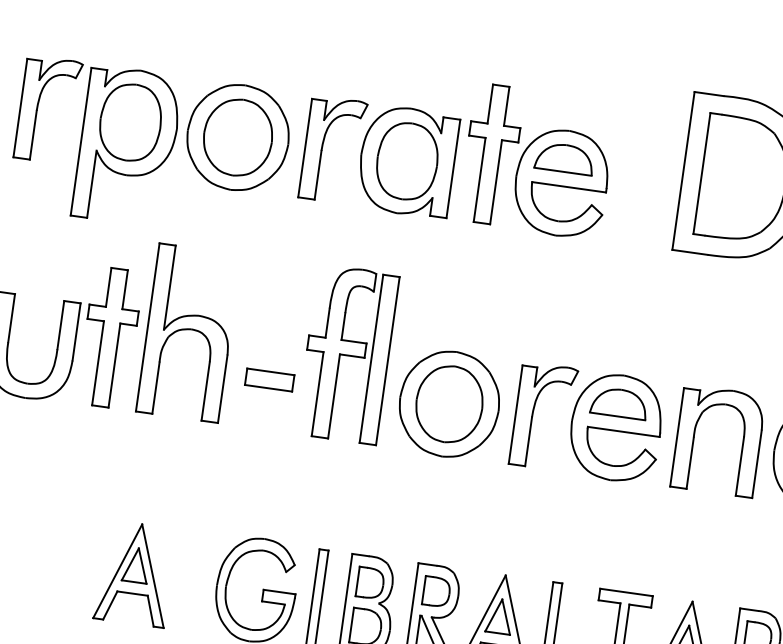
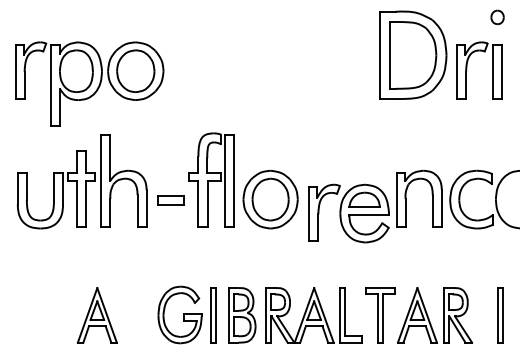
part: (459, 150) -> (256, 61), removed
part: (586, 423) -> (348, 213), moved
part: (135, 573) -> (97, 315), moved

